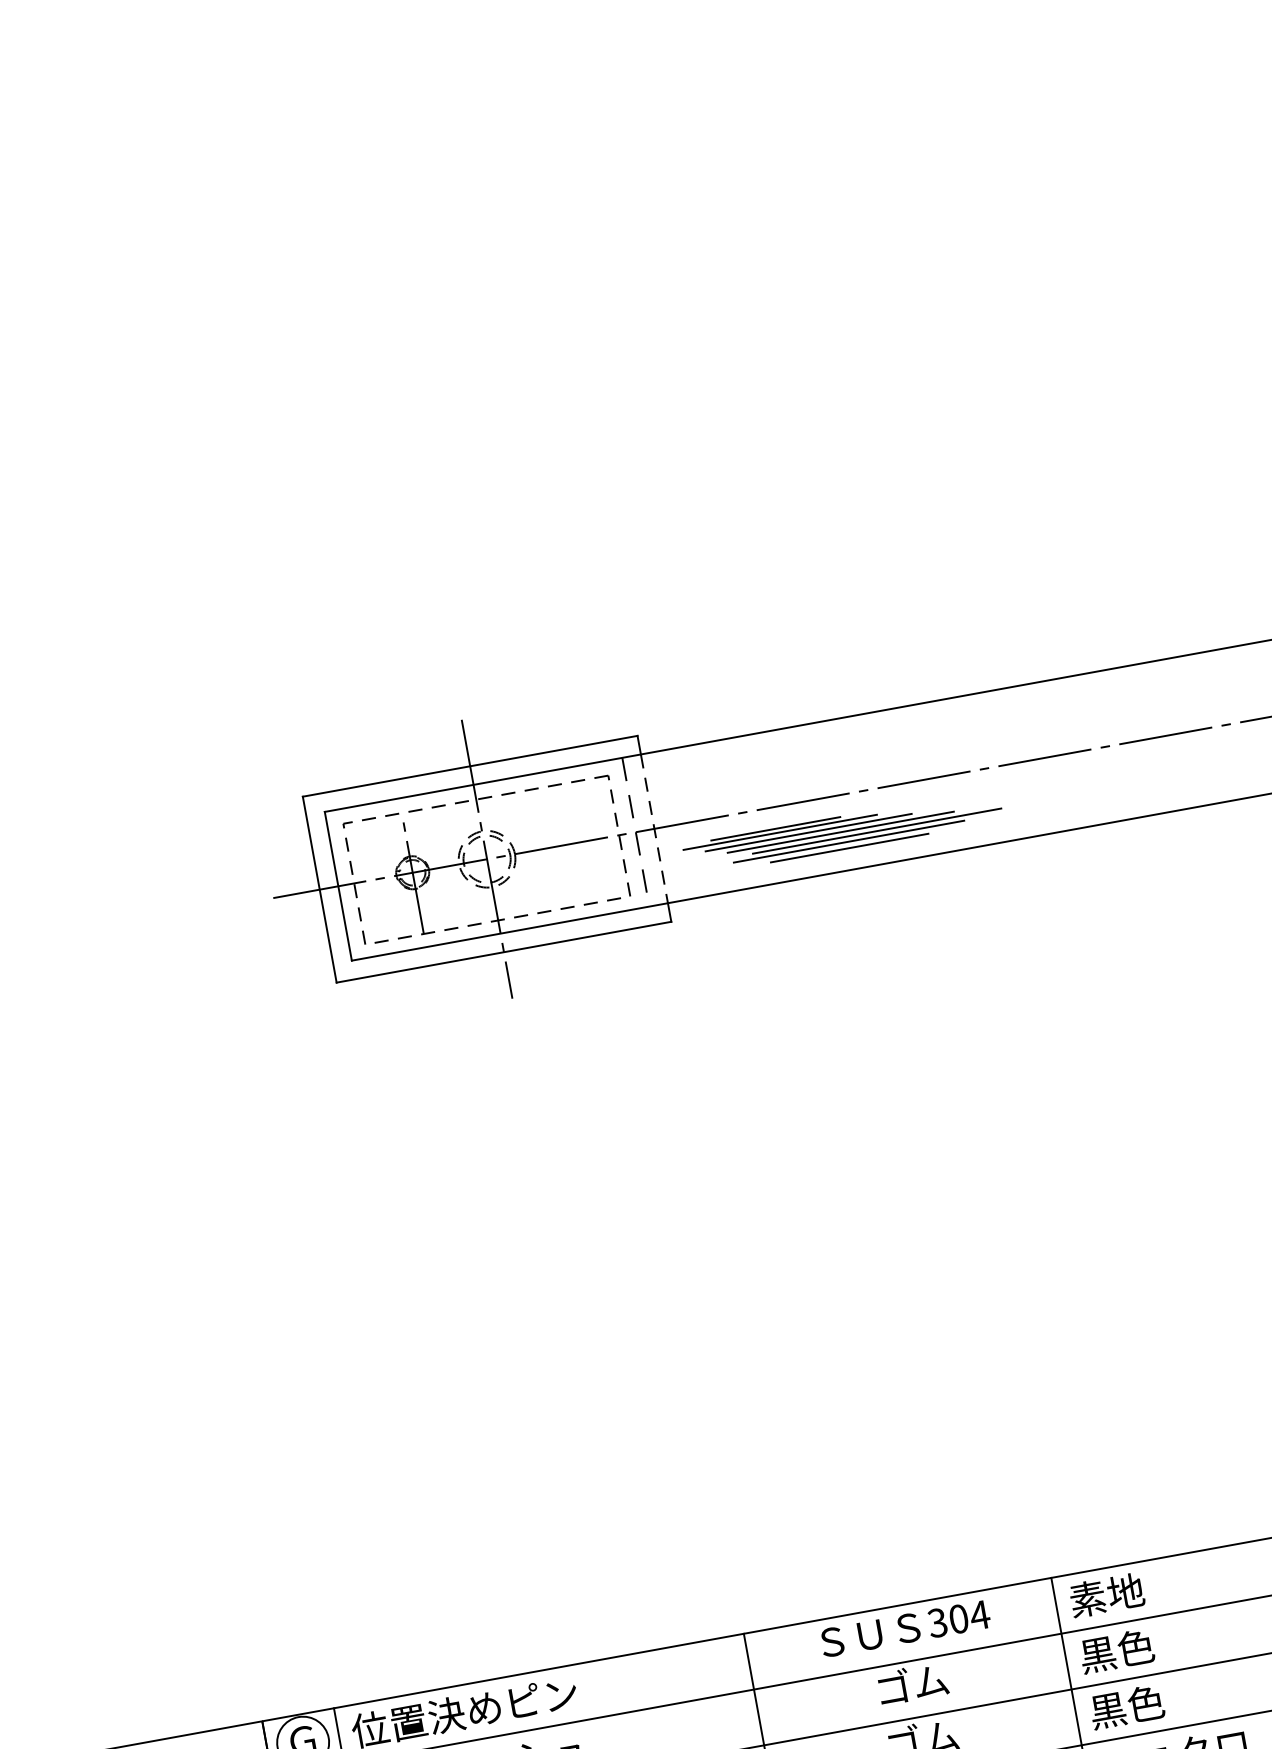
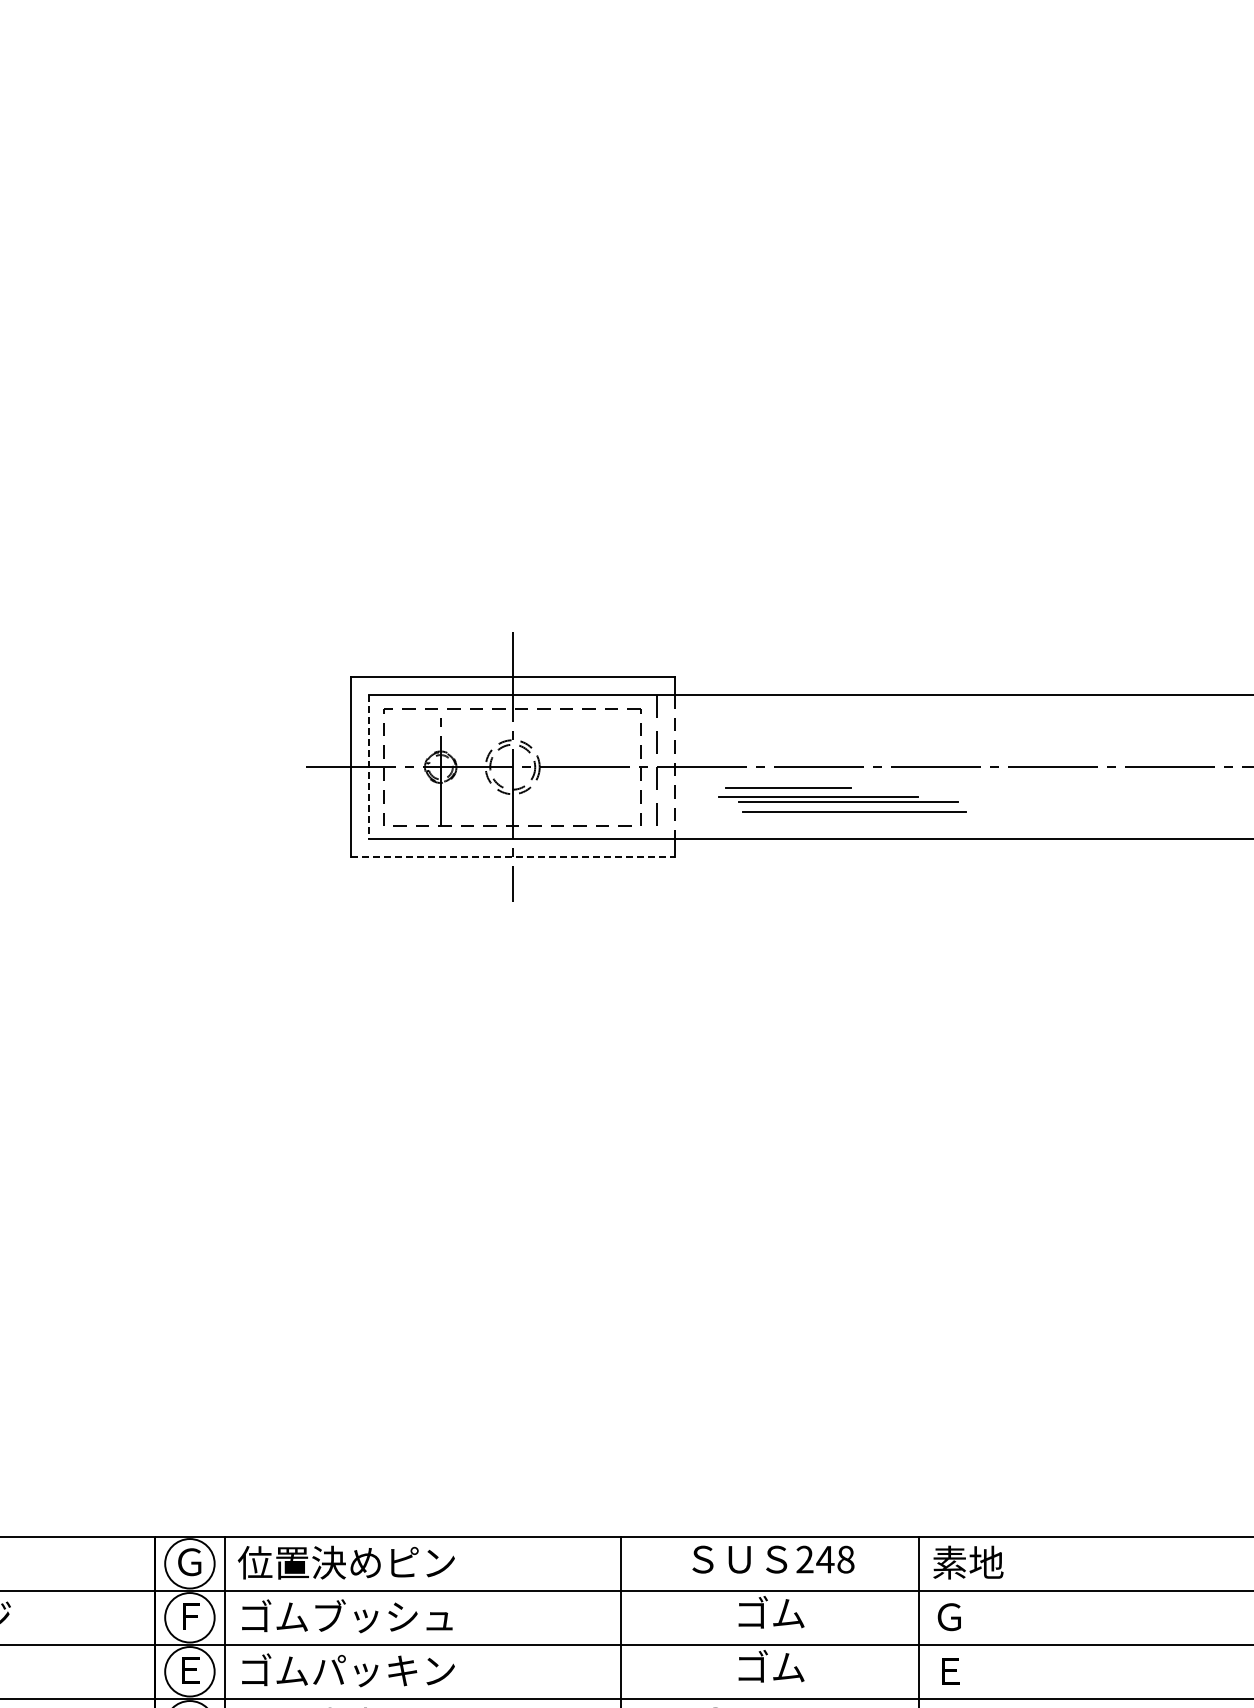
line: (876, 831) -> (882, 807), removed
line: (779, 832) -> (791, 791), removed
line: (849, 848) -> (854, 818), removed
line: (338, 886) -> (368, 767), solid -> dashed
line: (503, 952) -> (512, 857), solid -> dashed
text: (958, 1618) -> (825, 1559), 304 -> 248
text: (1117, 1650) -> (968, 1616), 黒色 -> Ｇ
text: (1127, 1706) -> (968, 1670), 黒色 -> Ｅ

